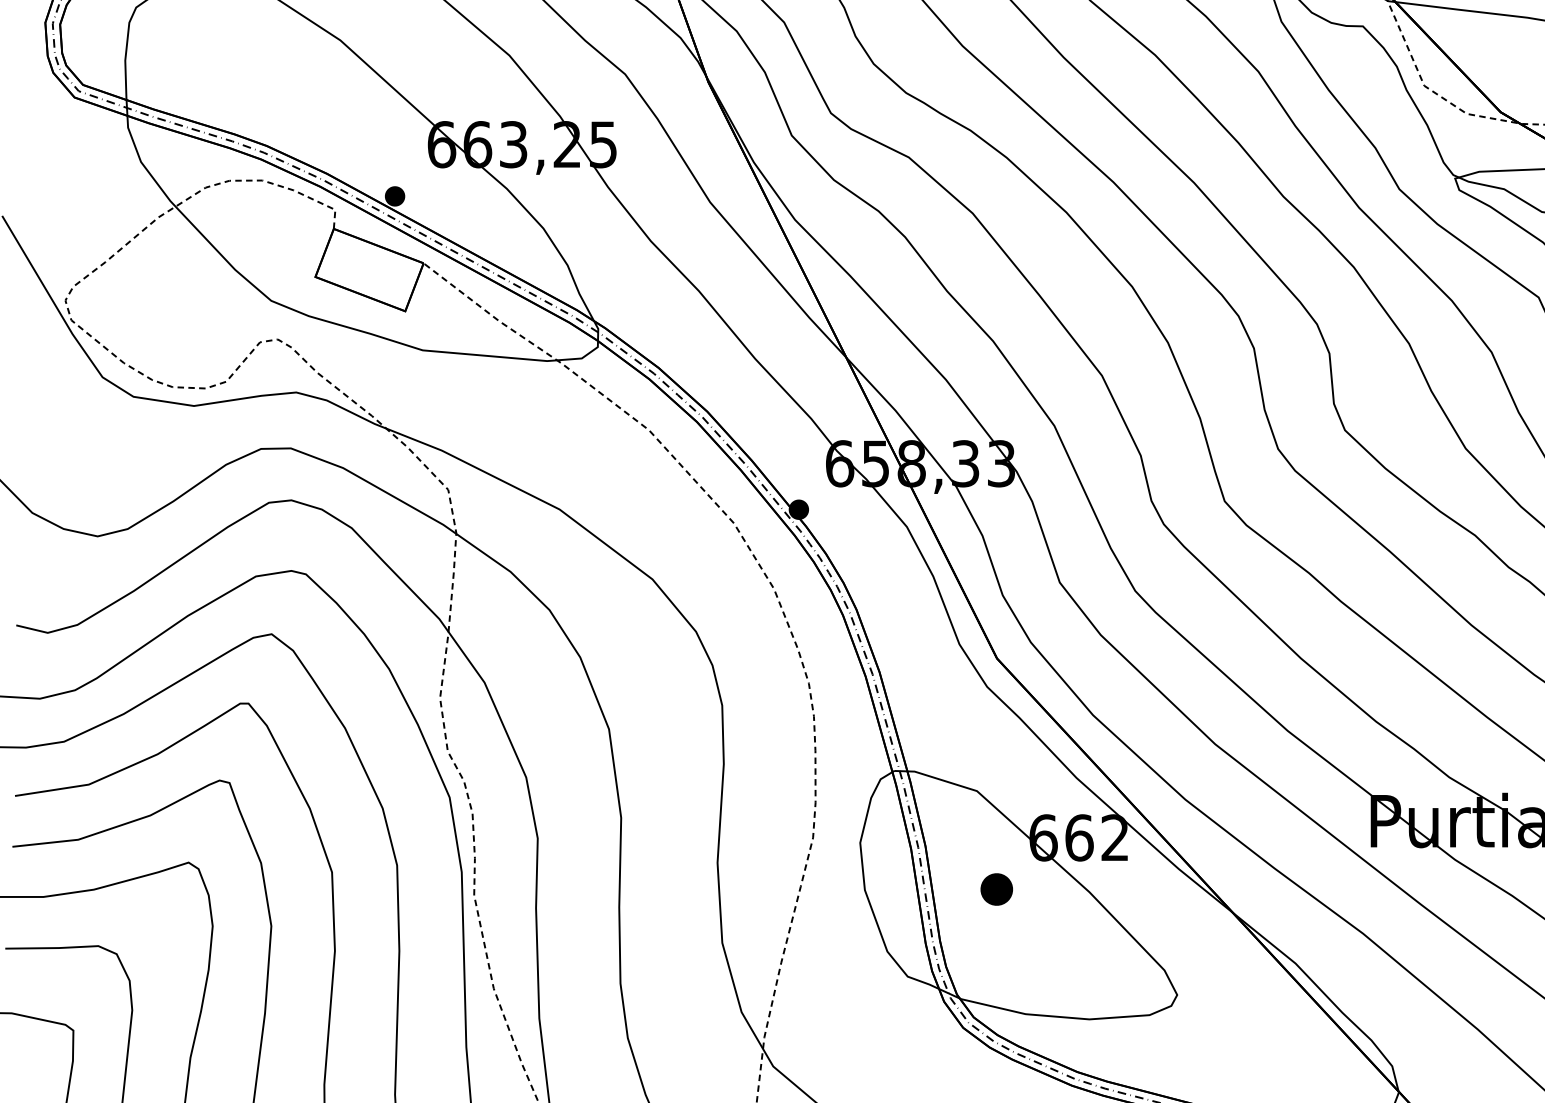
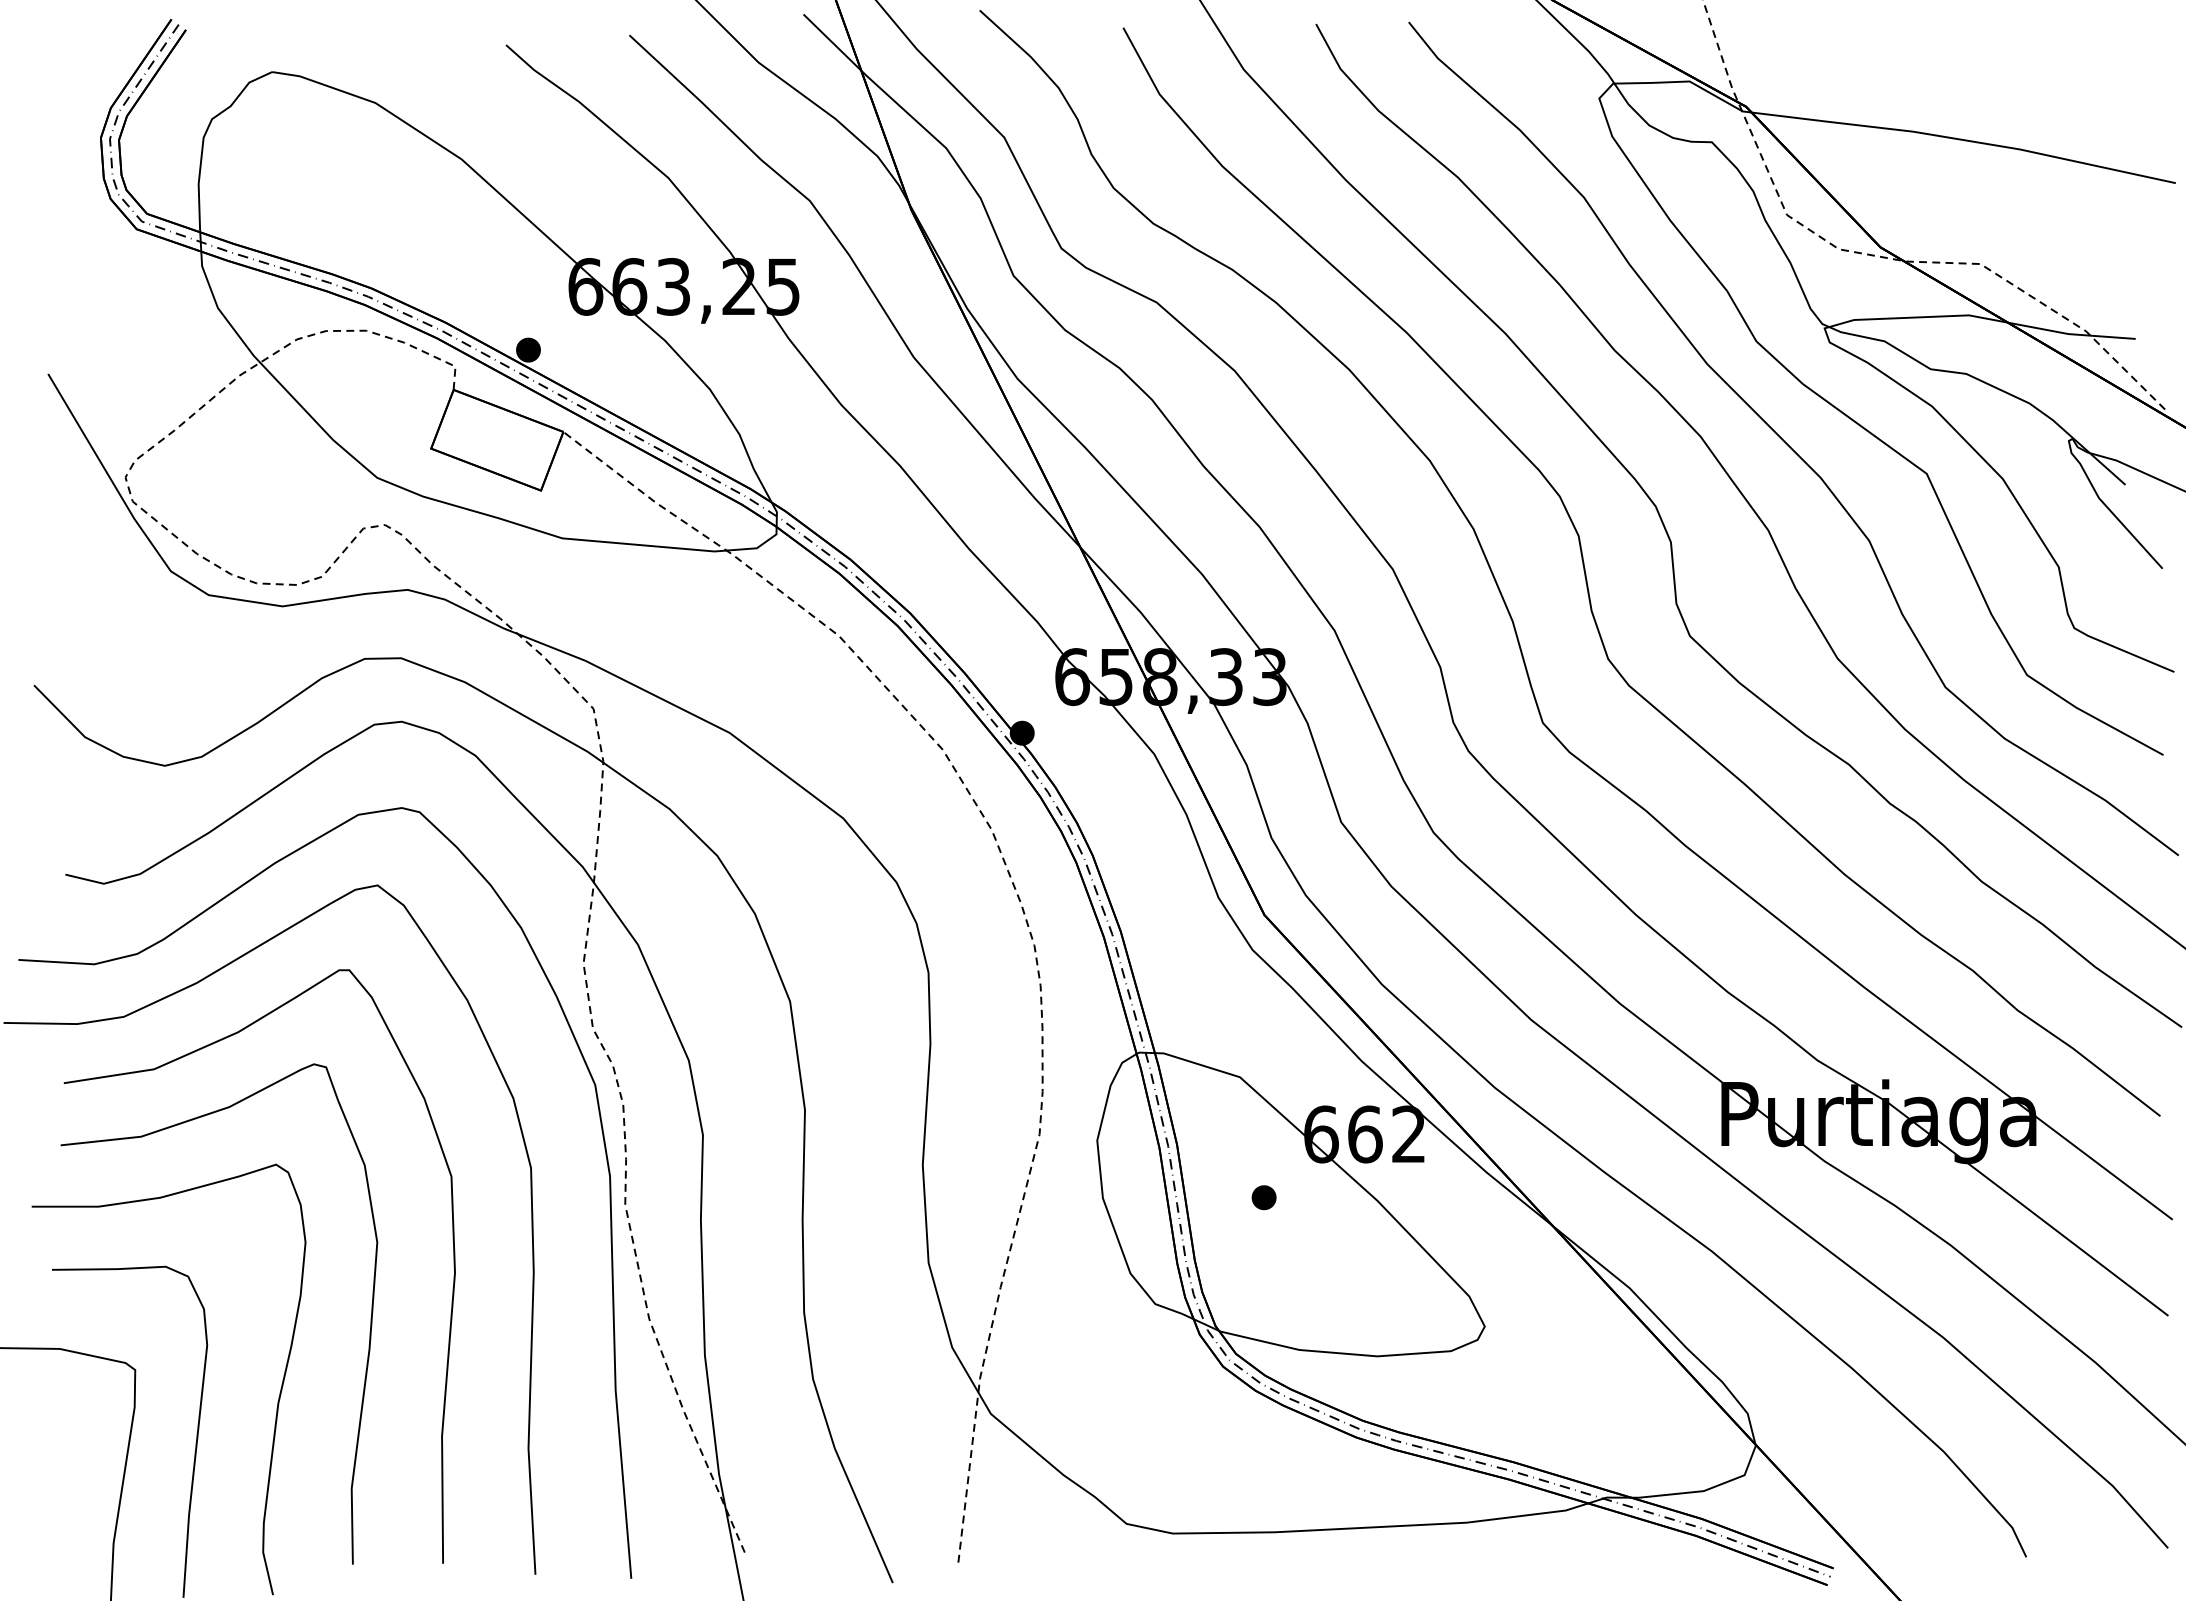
part: (996, 889) -> (1263, 1197), size x0.62

